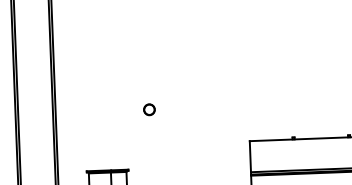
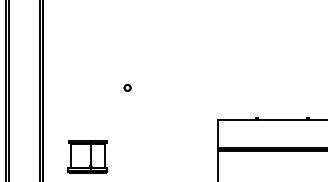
part: (149, 109) -> (127, 87), size x0.62

